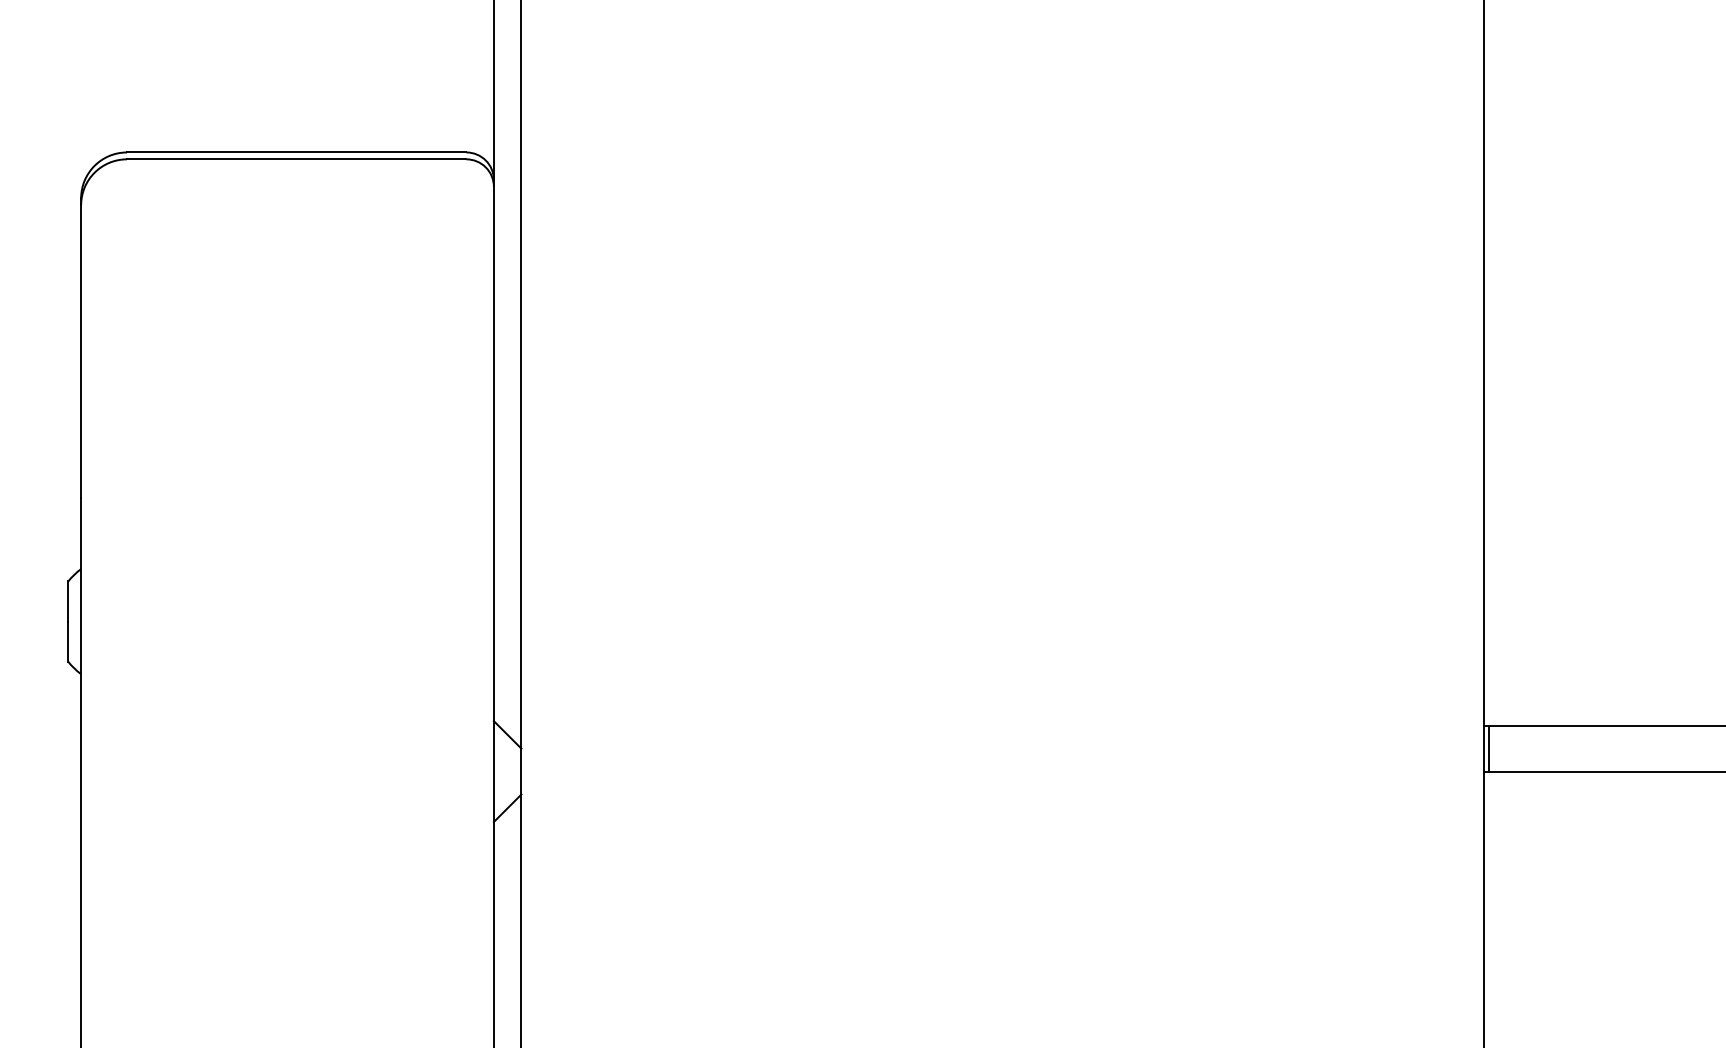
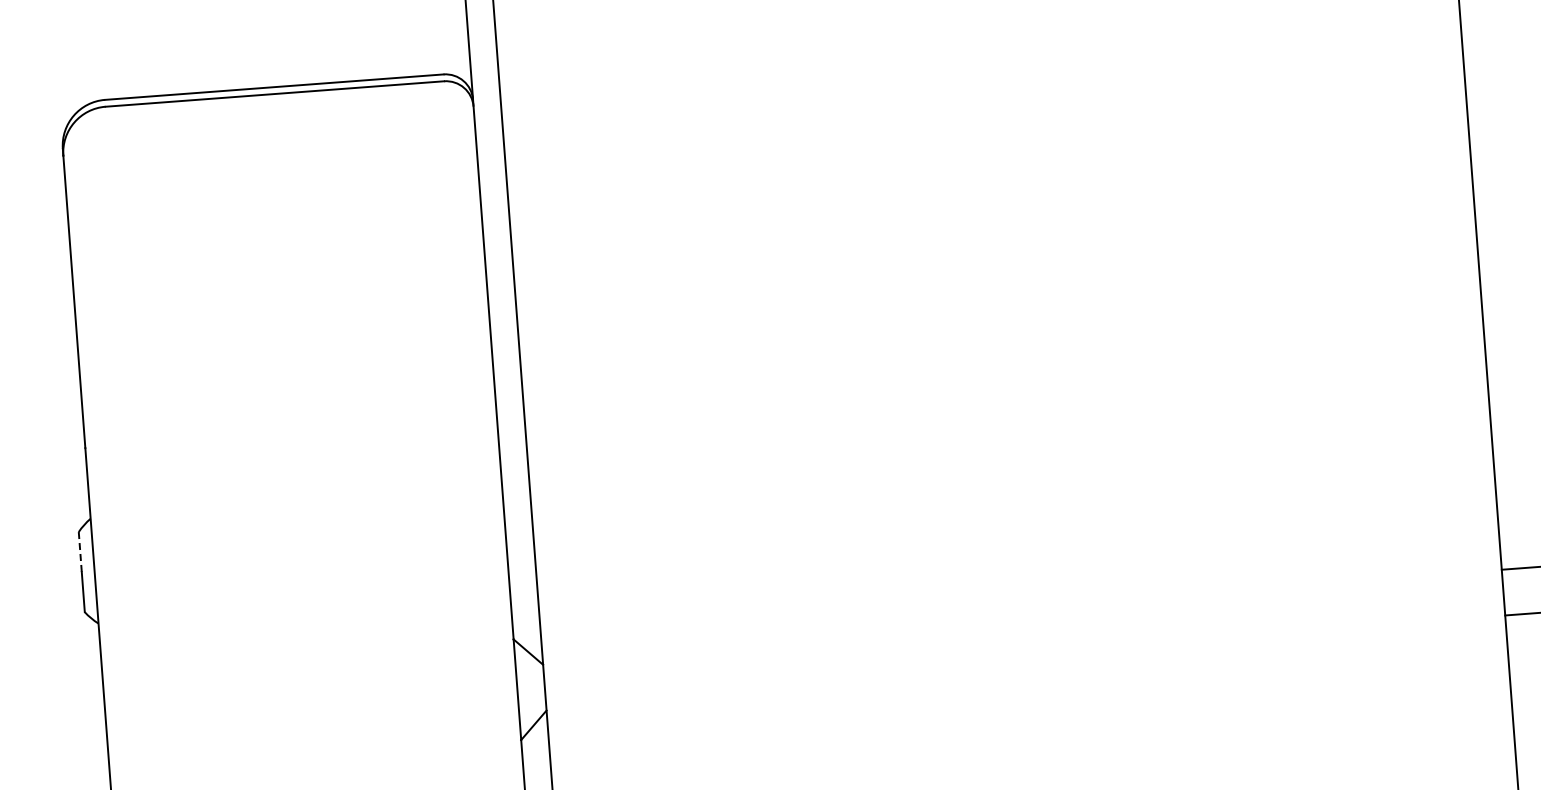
line: (68, 602) -> (80, 553), solid -> dashed
line: (1489, 748) -> (1508, 592), removed

